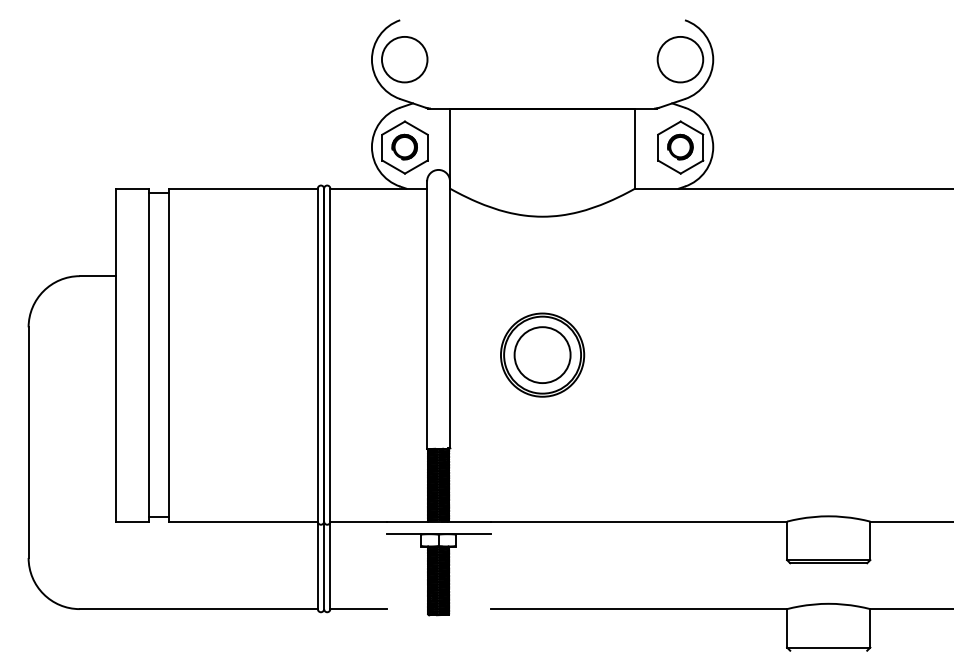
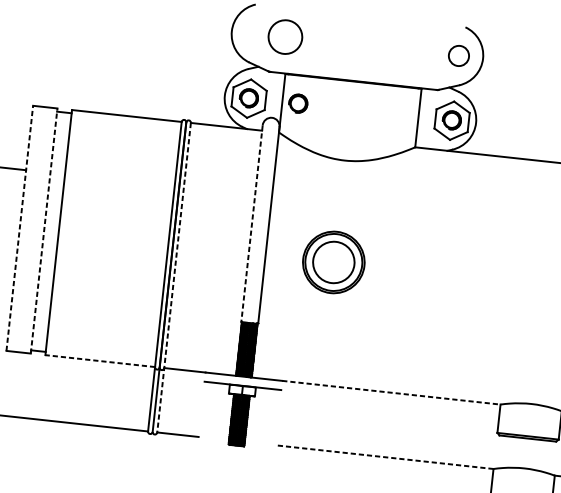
circle: (404, 59) -> (285, 36), moved
circle: (680, 59) -> (459, 55), size x0.6
part: (471, 146) -> (298, 103), added
line: (427, 315) -> (252, 224), solid -> dashed
line: (116, 354) -> (20, 227), solid -> dashed
line: (149, 354) -> (44, 230), solid -> dashed
line: (330, 399) -> (174, 278), solid -> dashed
line: (242, 521) -> (99, 360), solid -> dashed
line: (639, 521) -> (391, 392), solid -> dashed
line: (638, 609) -> (384, 457), solid -> dashed

